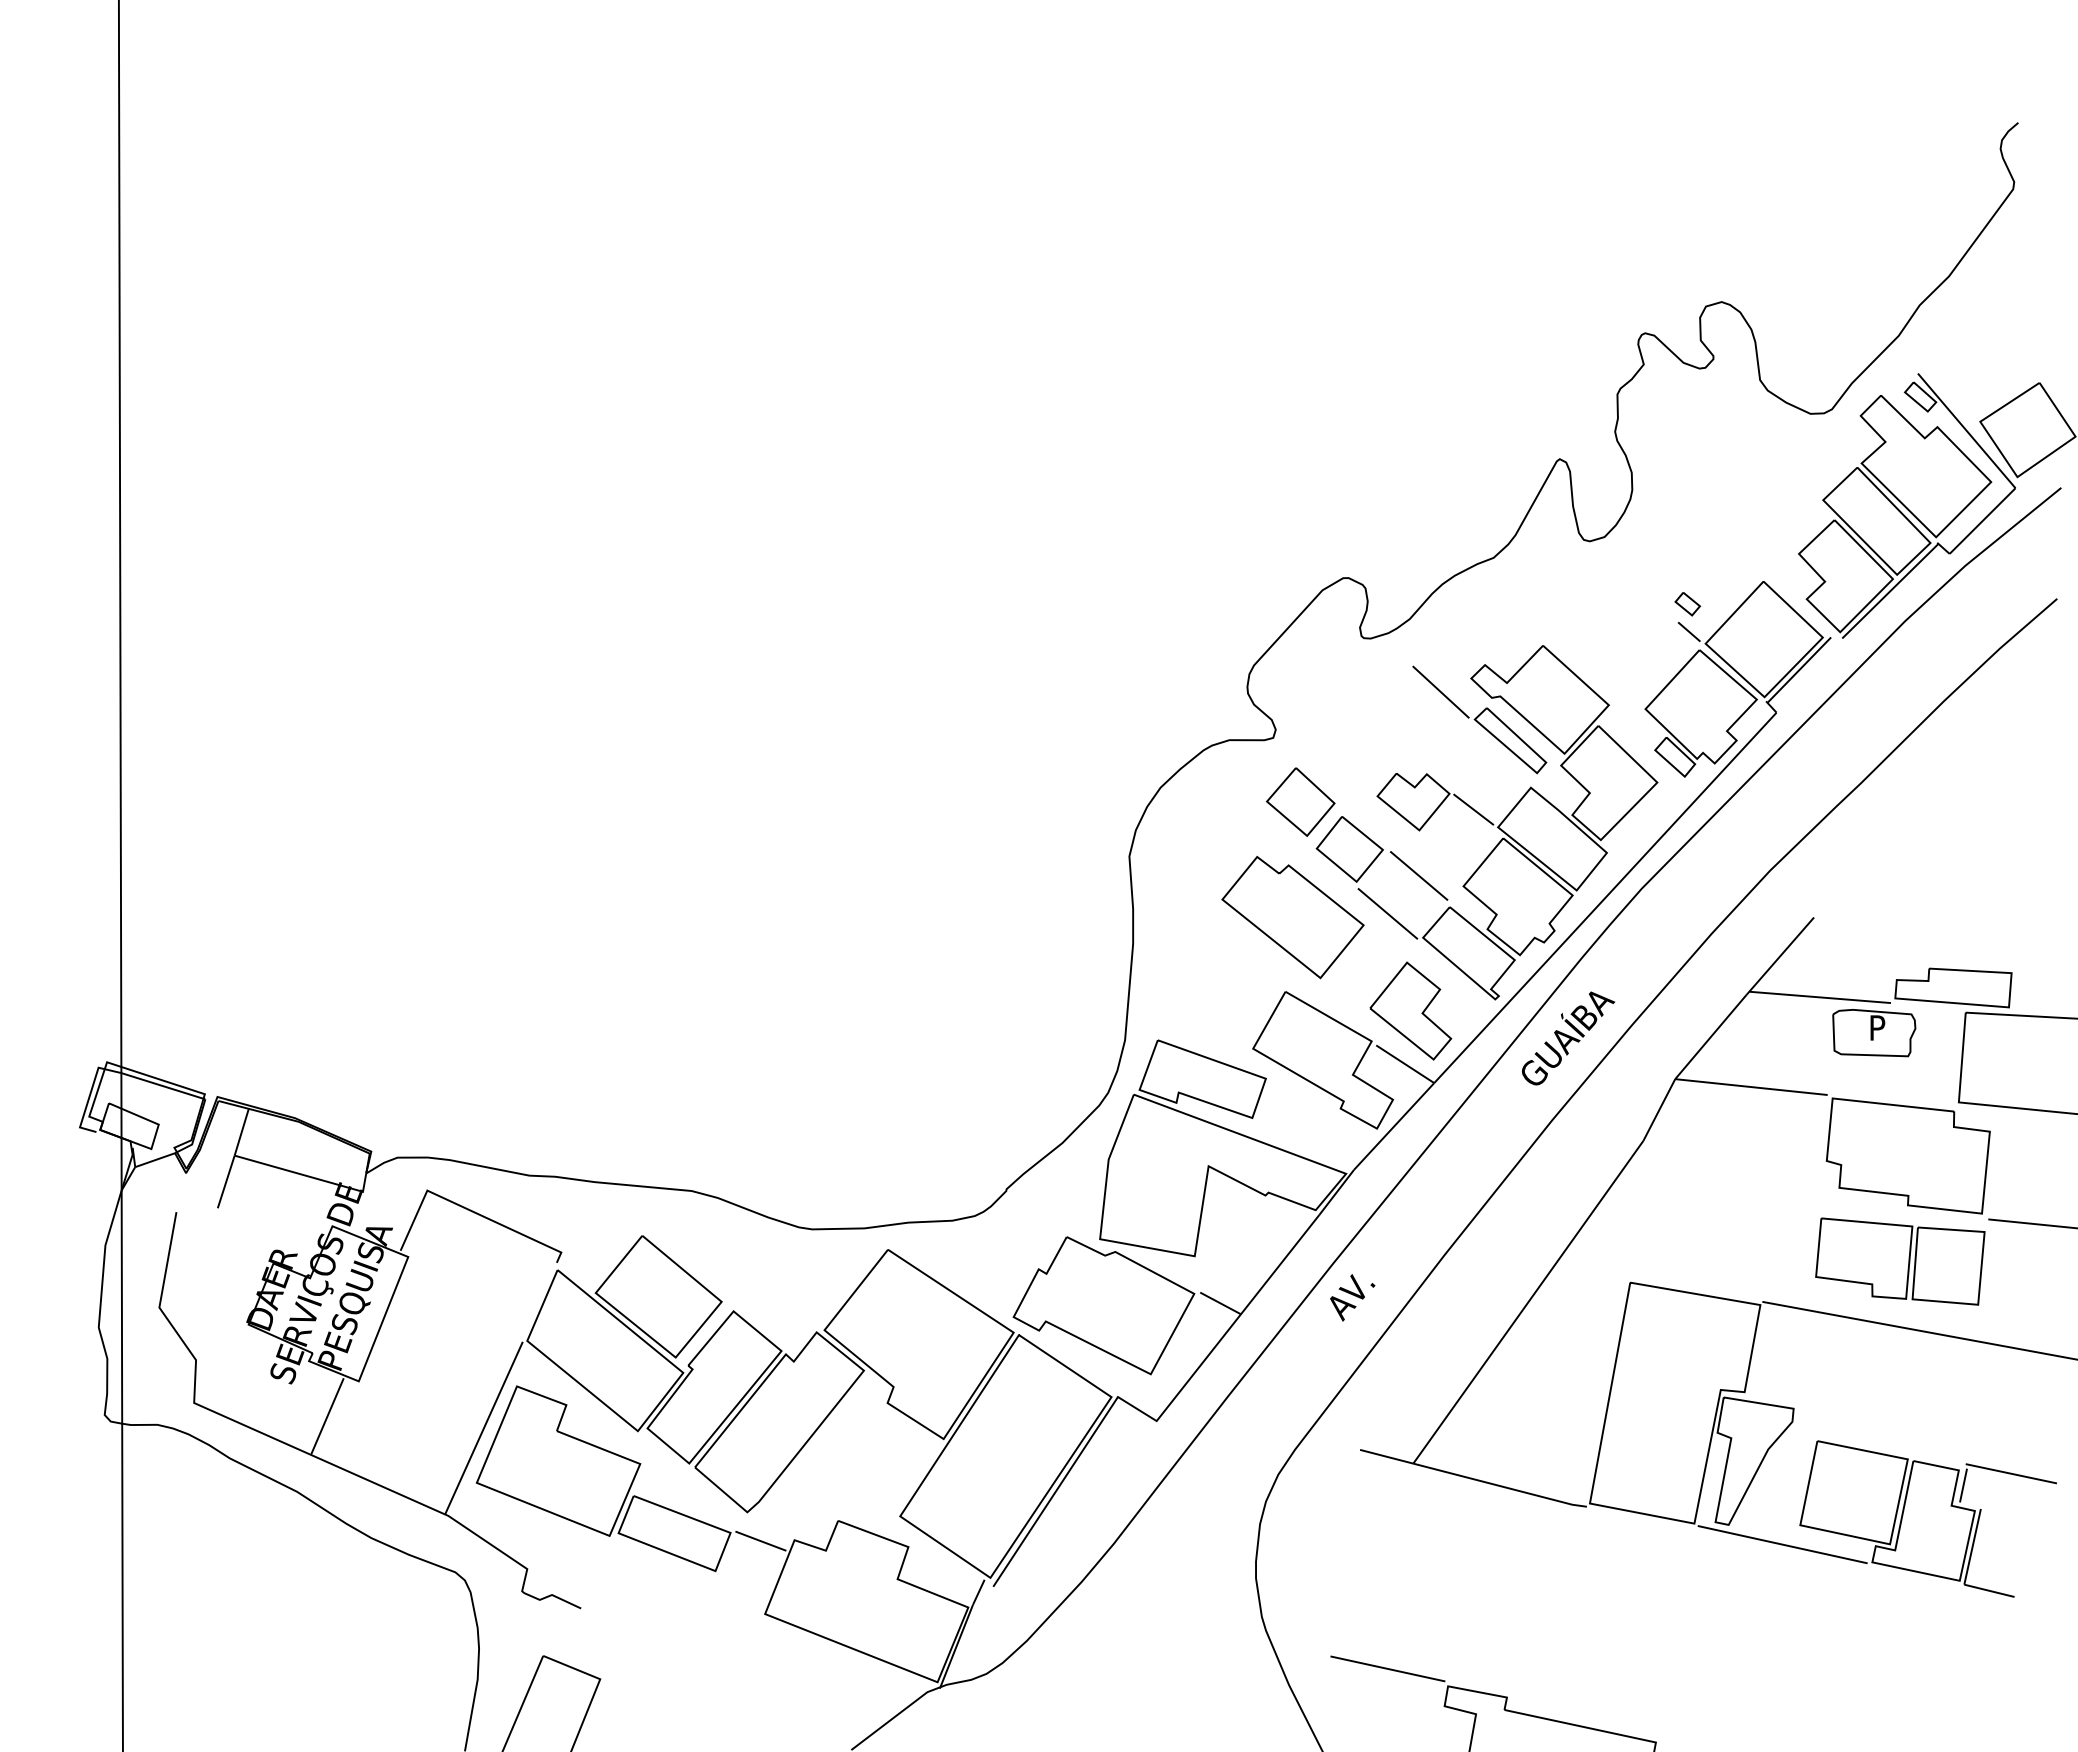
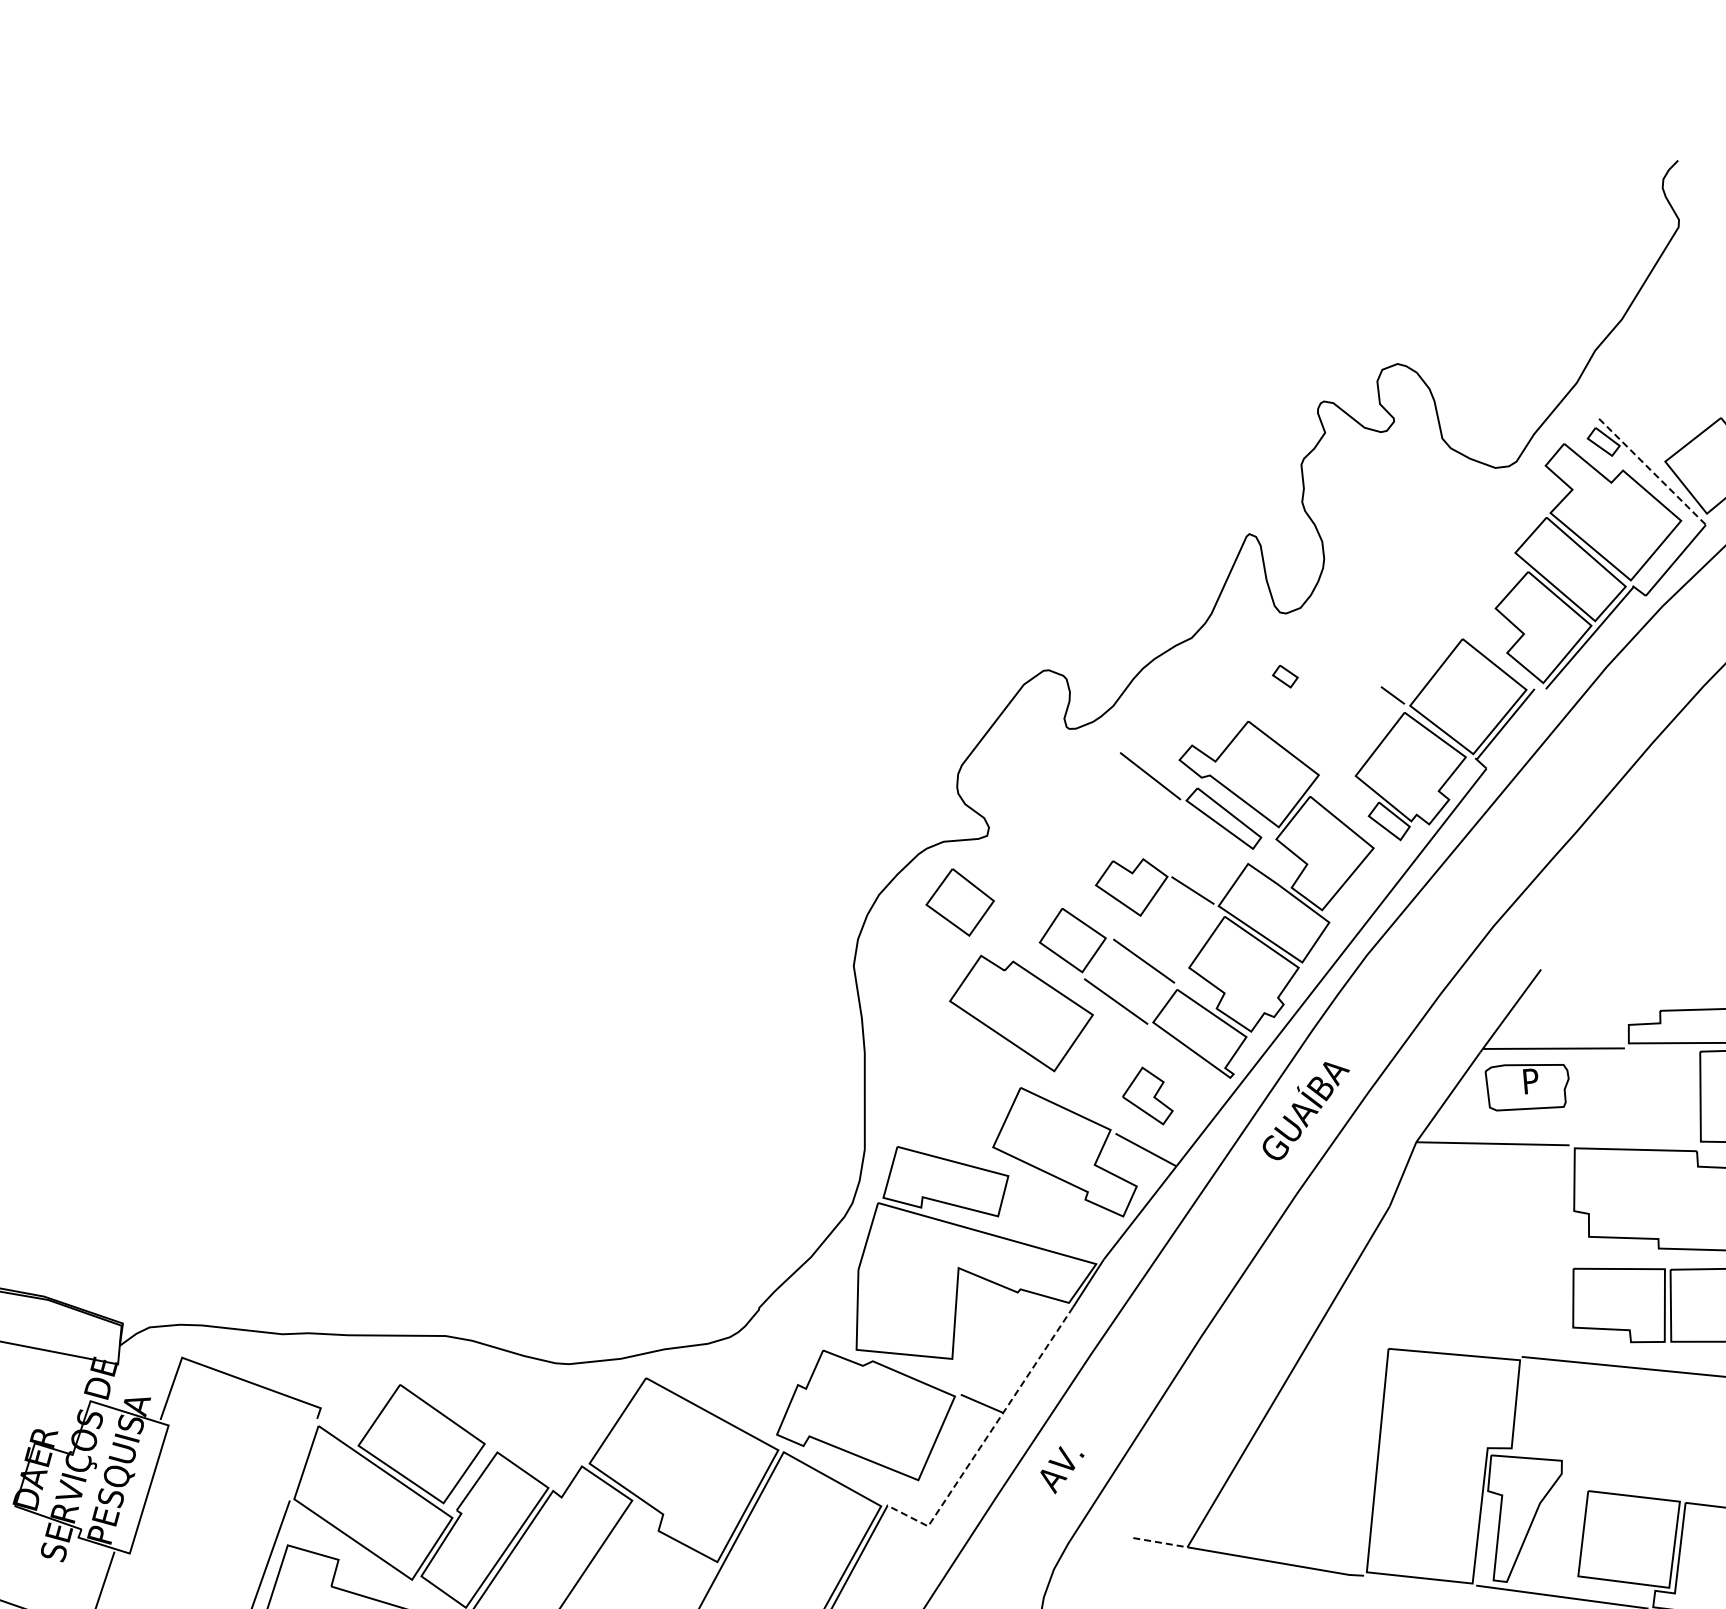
line: (1967, 431) -> (1653, 472), solid -> dashed
part: (1687, 604) -> (1285, 676), moved
part: (1300, 801) -> (959, 901), moved
part: (1410, 1010) -> (1146, 1095), size x0.6
part: (1874, 1033) -> (1528, 1087), moved
text: (1352, 1297) -> (1062, 1469), moved
line: (1222, 1337) -> (986, 1437), solid -> dashed
line: (1387, 1456) -> (1161, 1542), solid -> dashed

